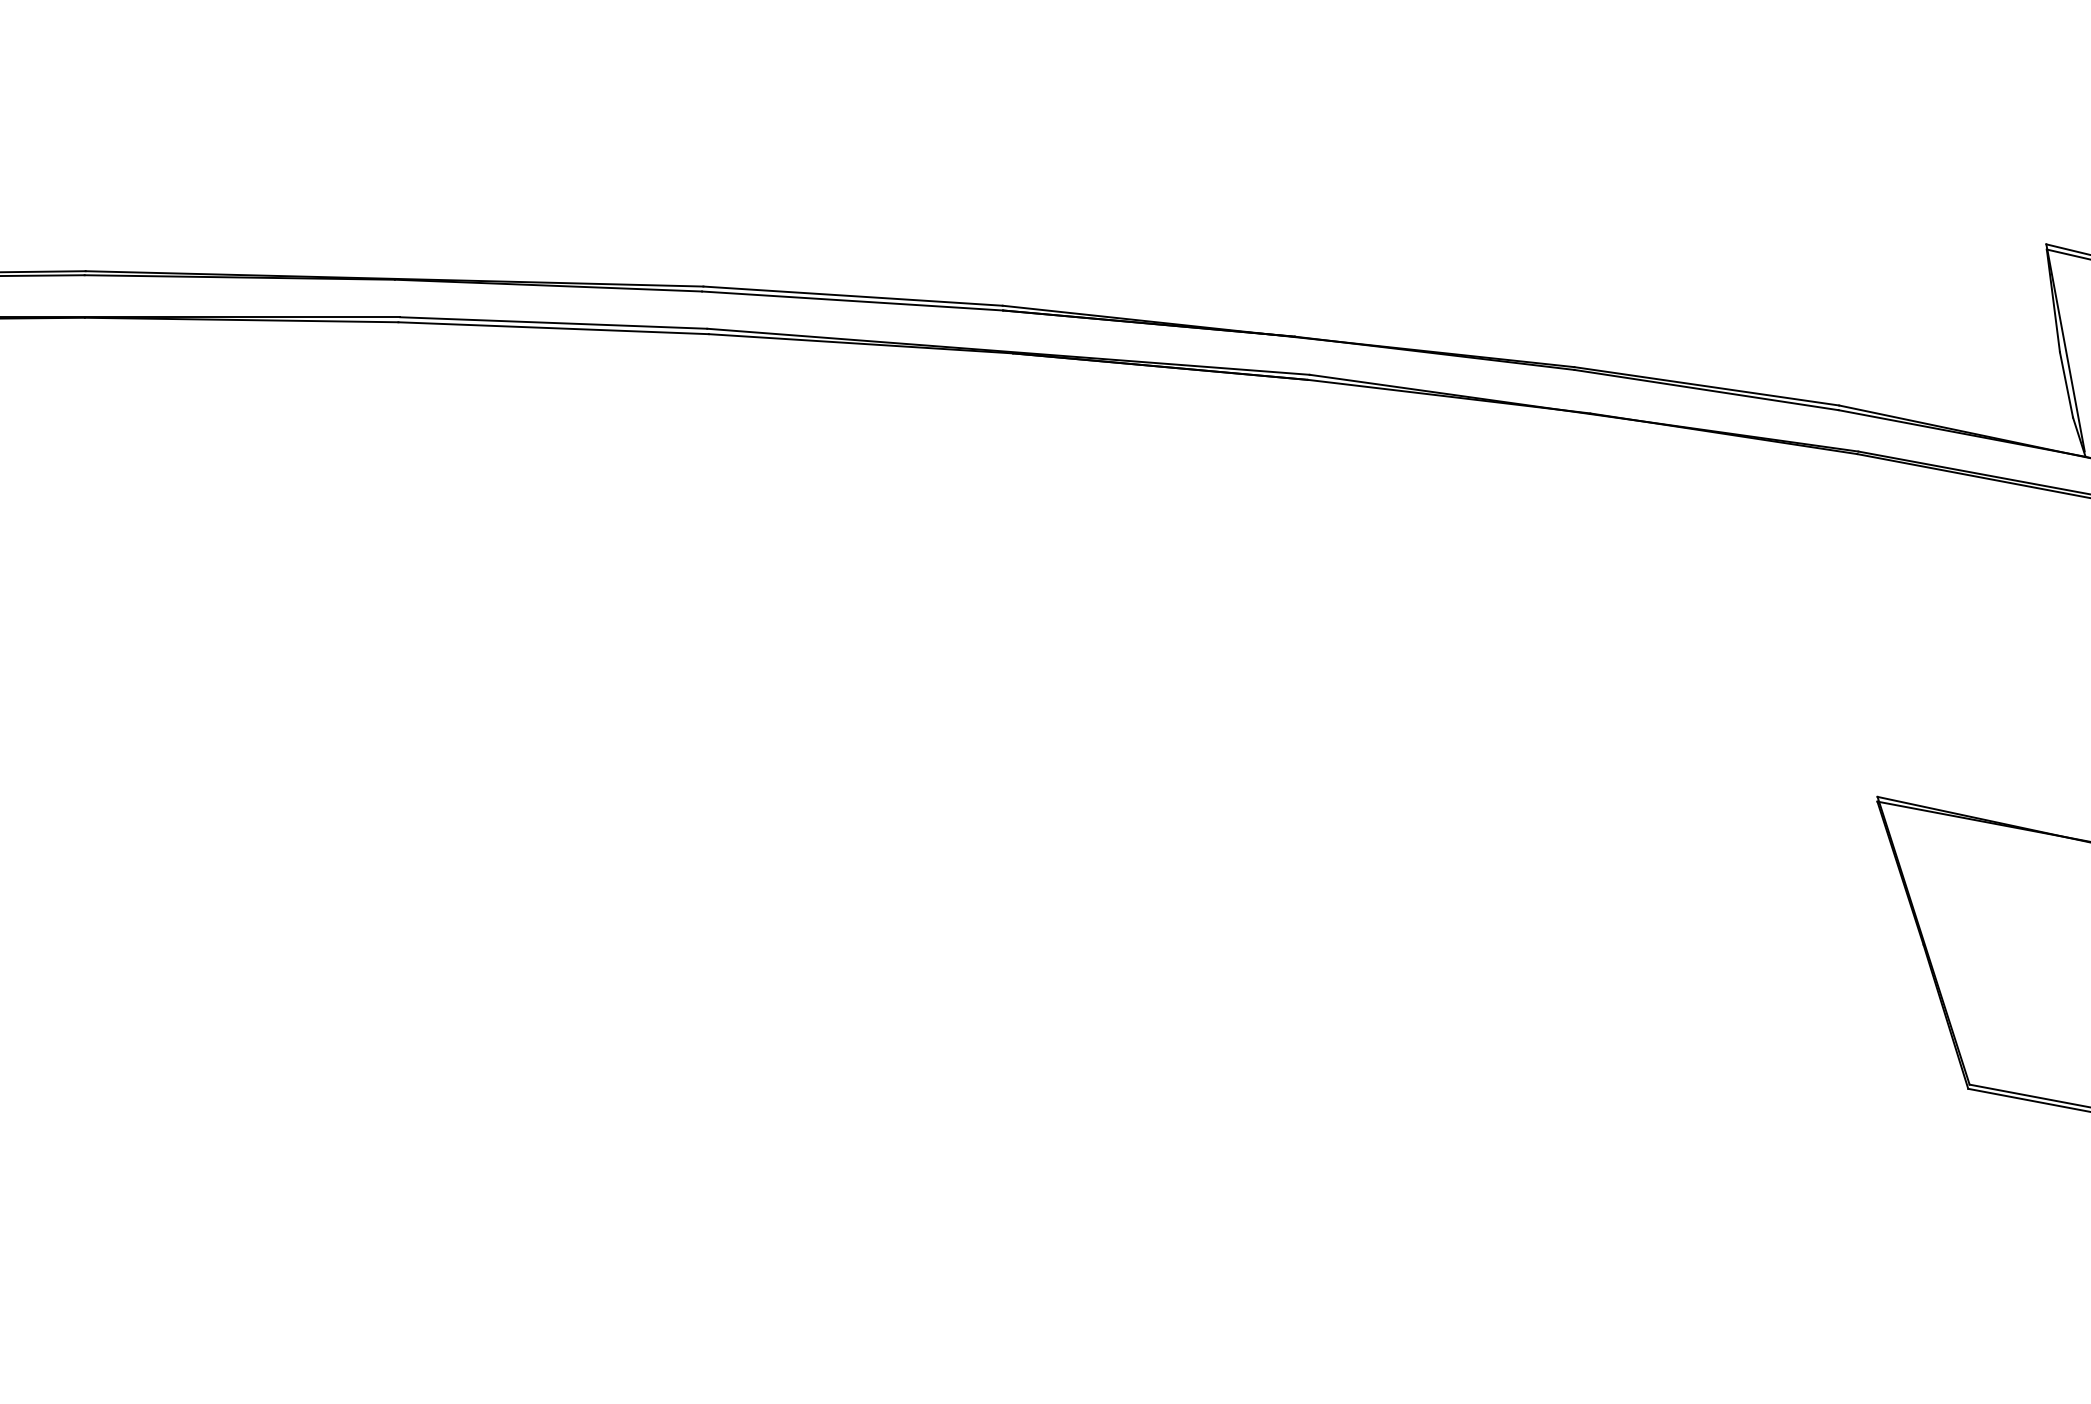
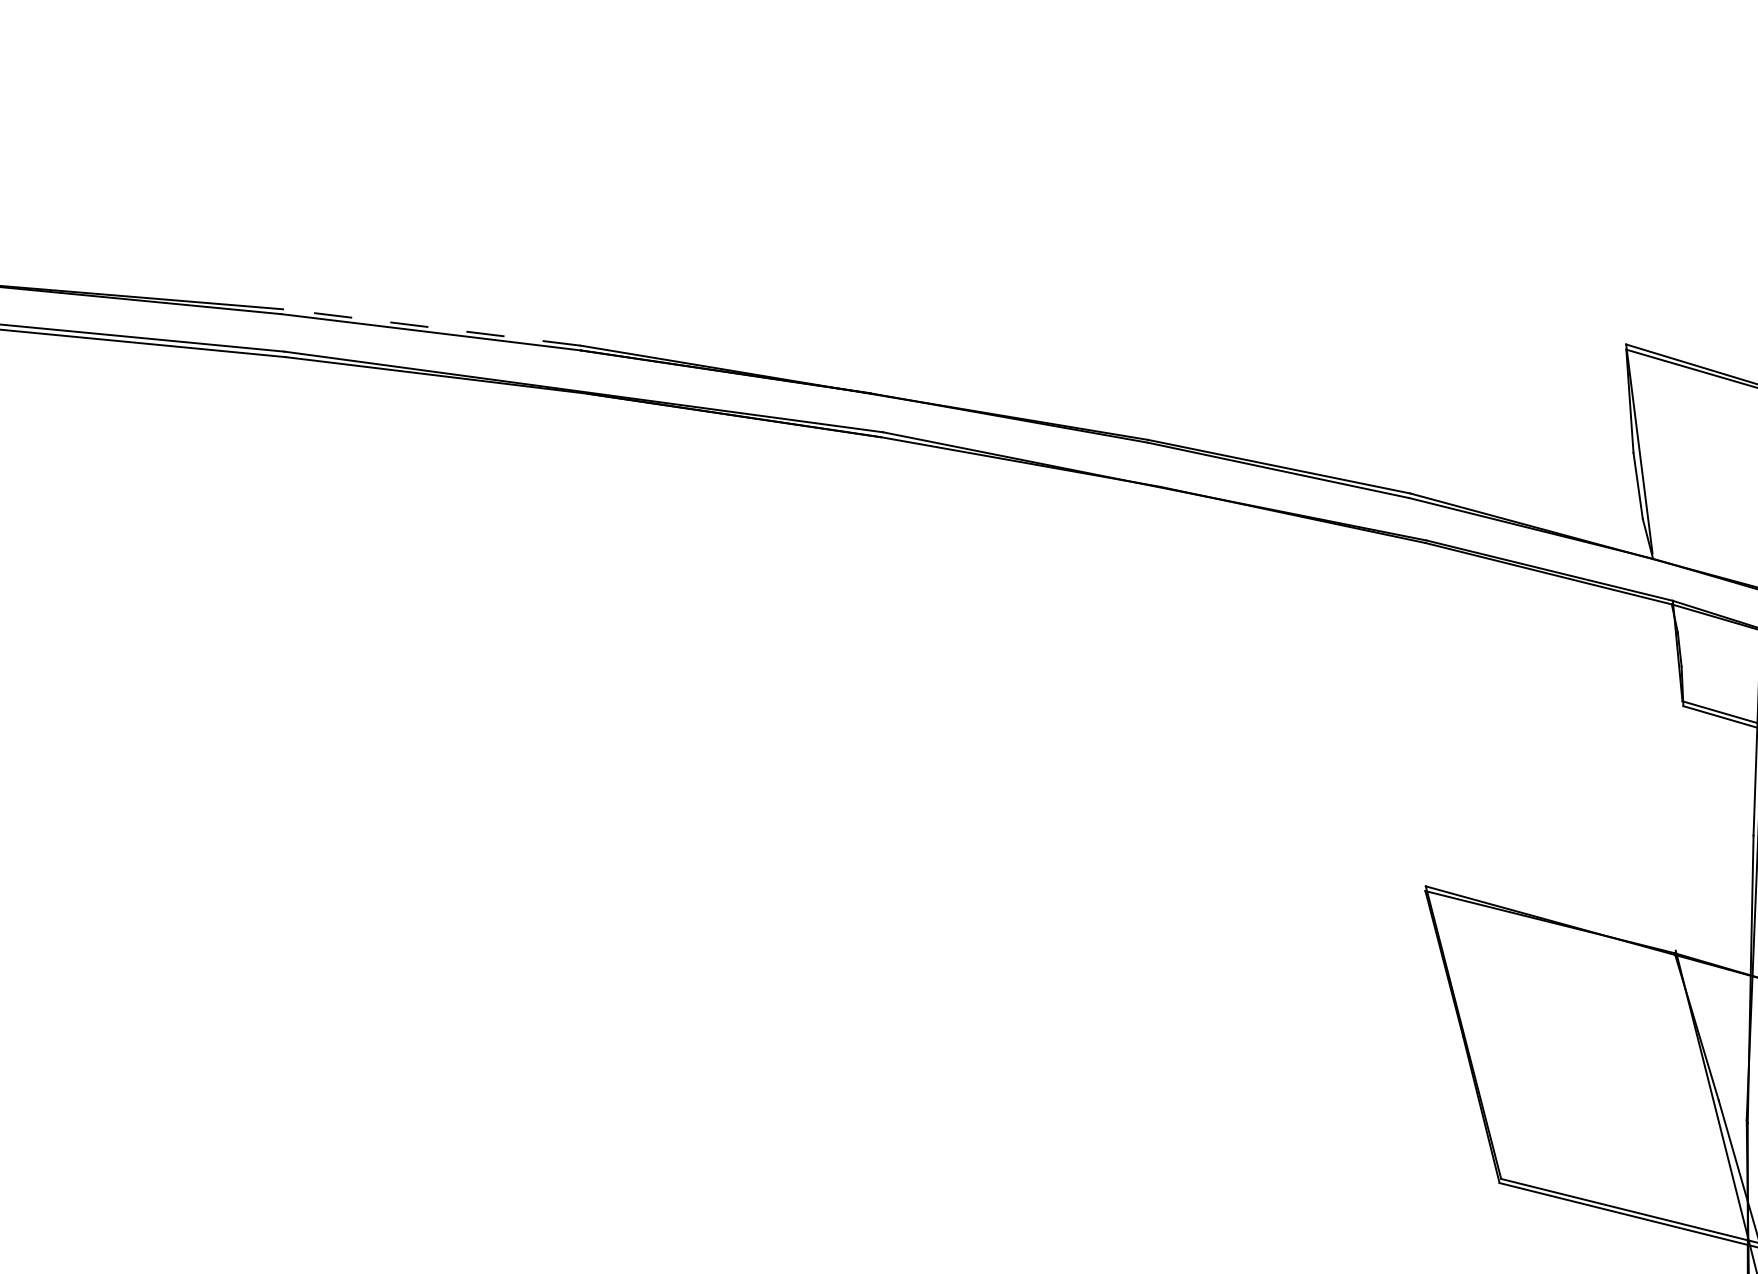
line: (853, 296) -> (432, 327), solid -> dashed

